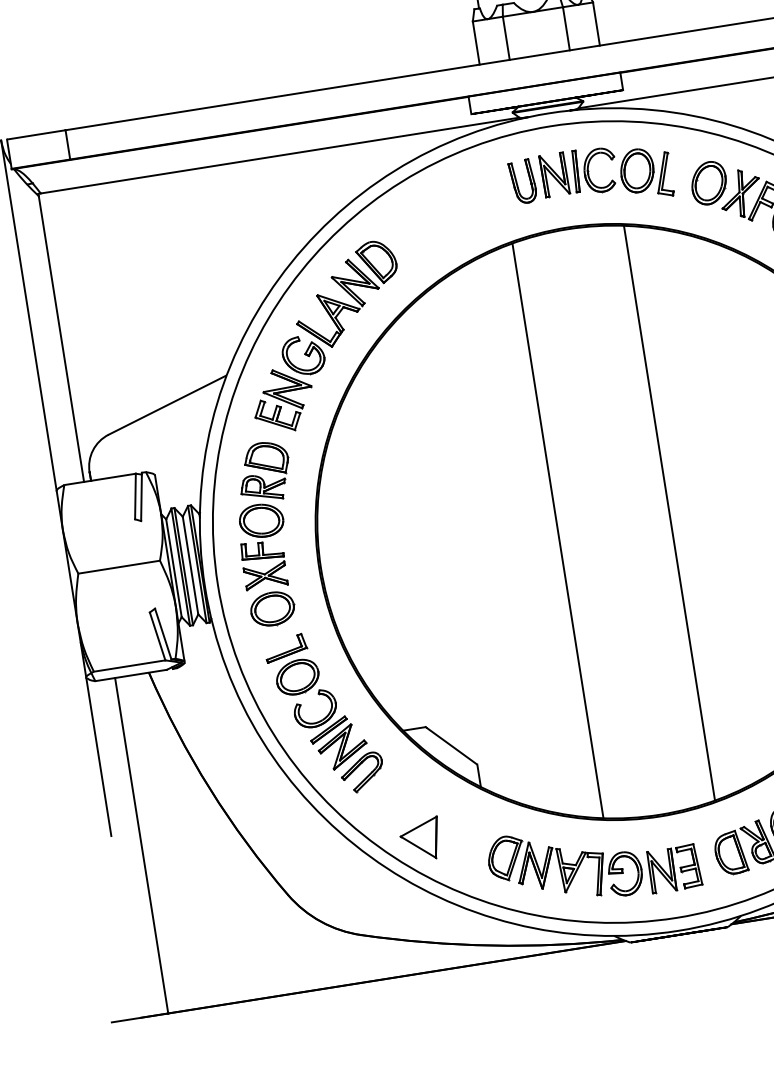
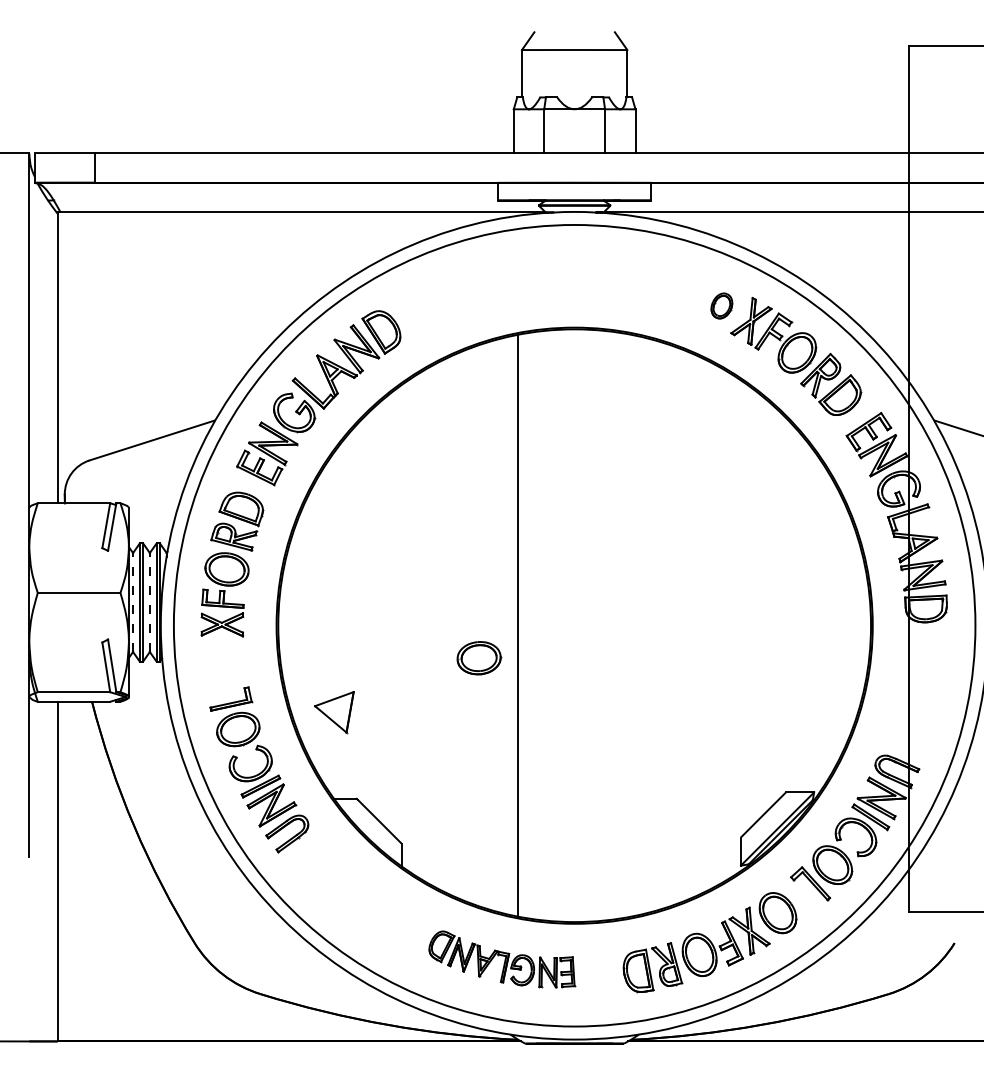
part: (591, 178) -> (606, 282), removed
part: (708, 182) -> (721, 305), size x0.6
line: (669, 512) -> (631, 625), removed
line: (190, 565) -> (149, 602), solid -> dashed
line: (174, 568) -> (133, 602), solid -> dashed
part: (273, 609) -> (479, 658), moved
part: (420, 839) -> (334, 712), moved
part: (594, 862) -> (502, 959), size x0.7

